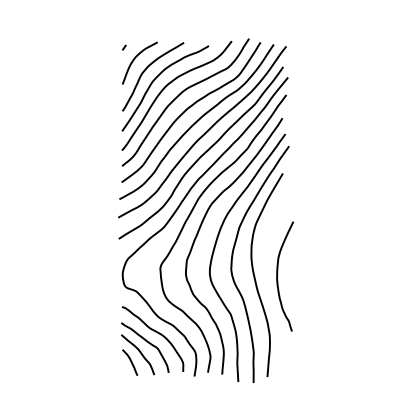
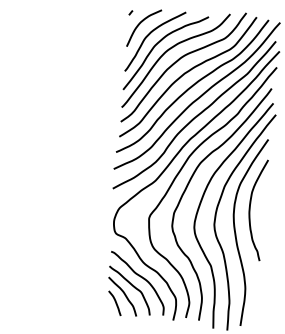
curve: (278, 274) -> (251, 207), moved

